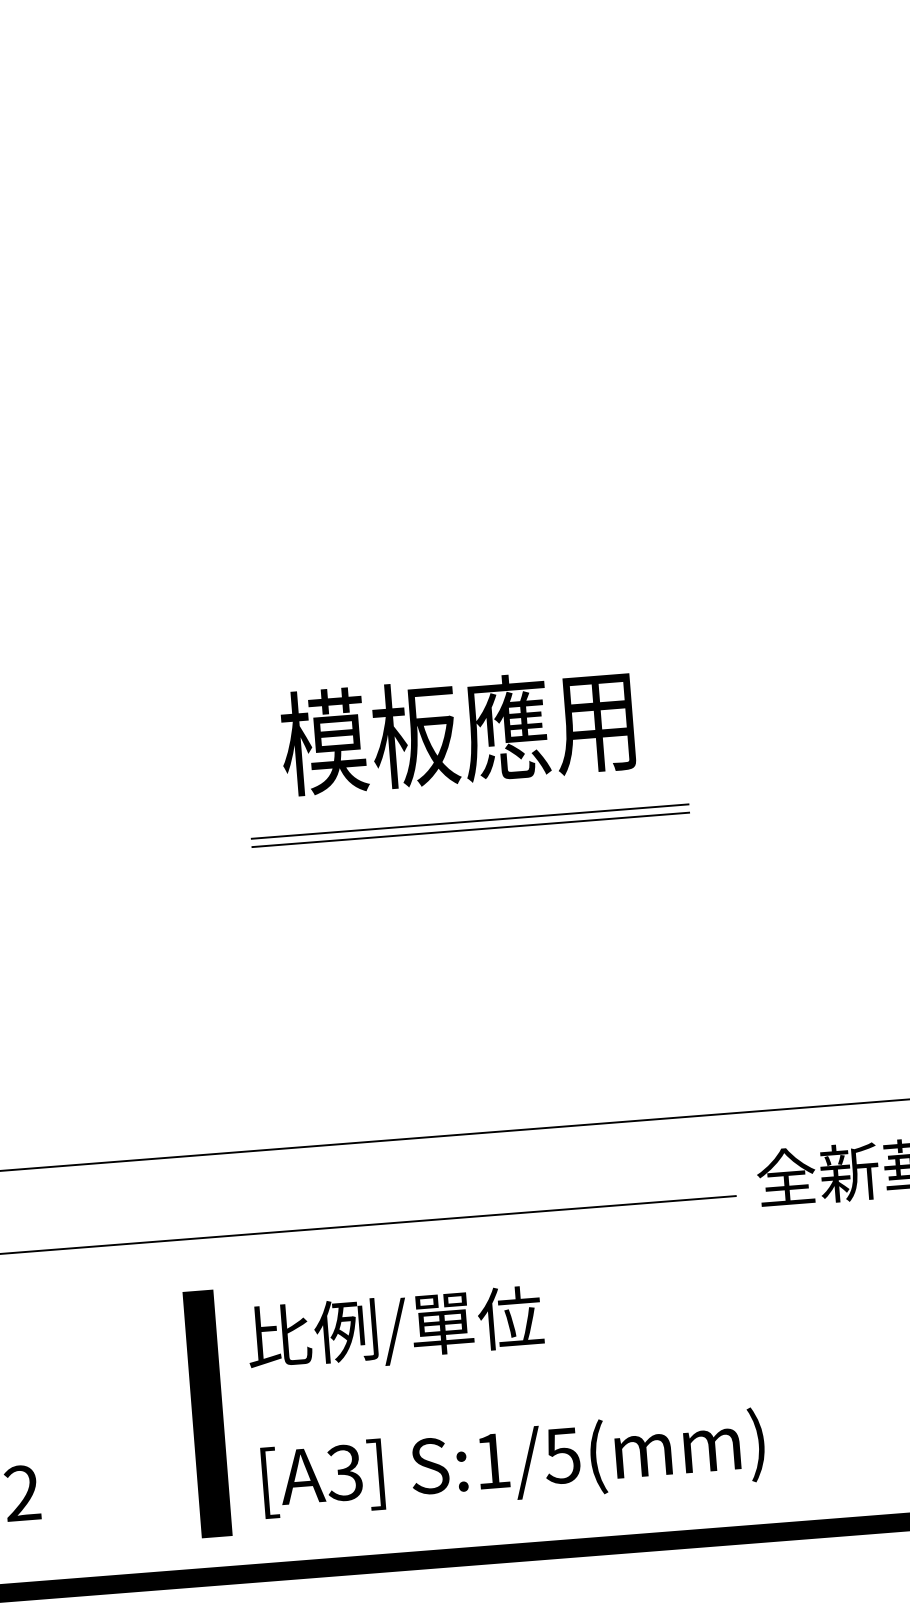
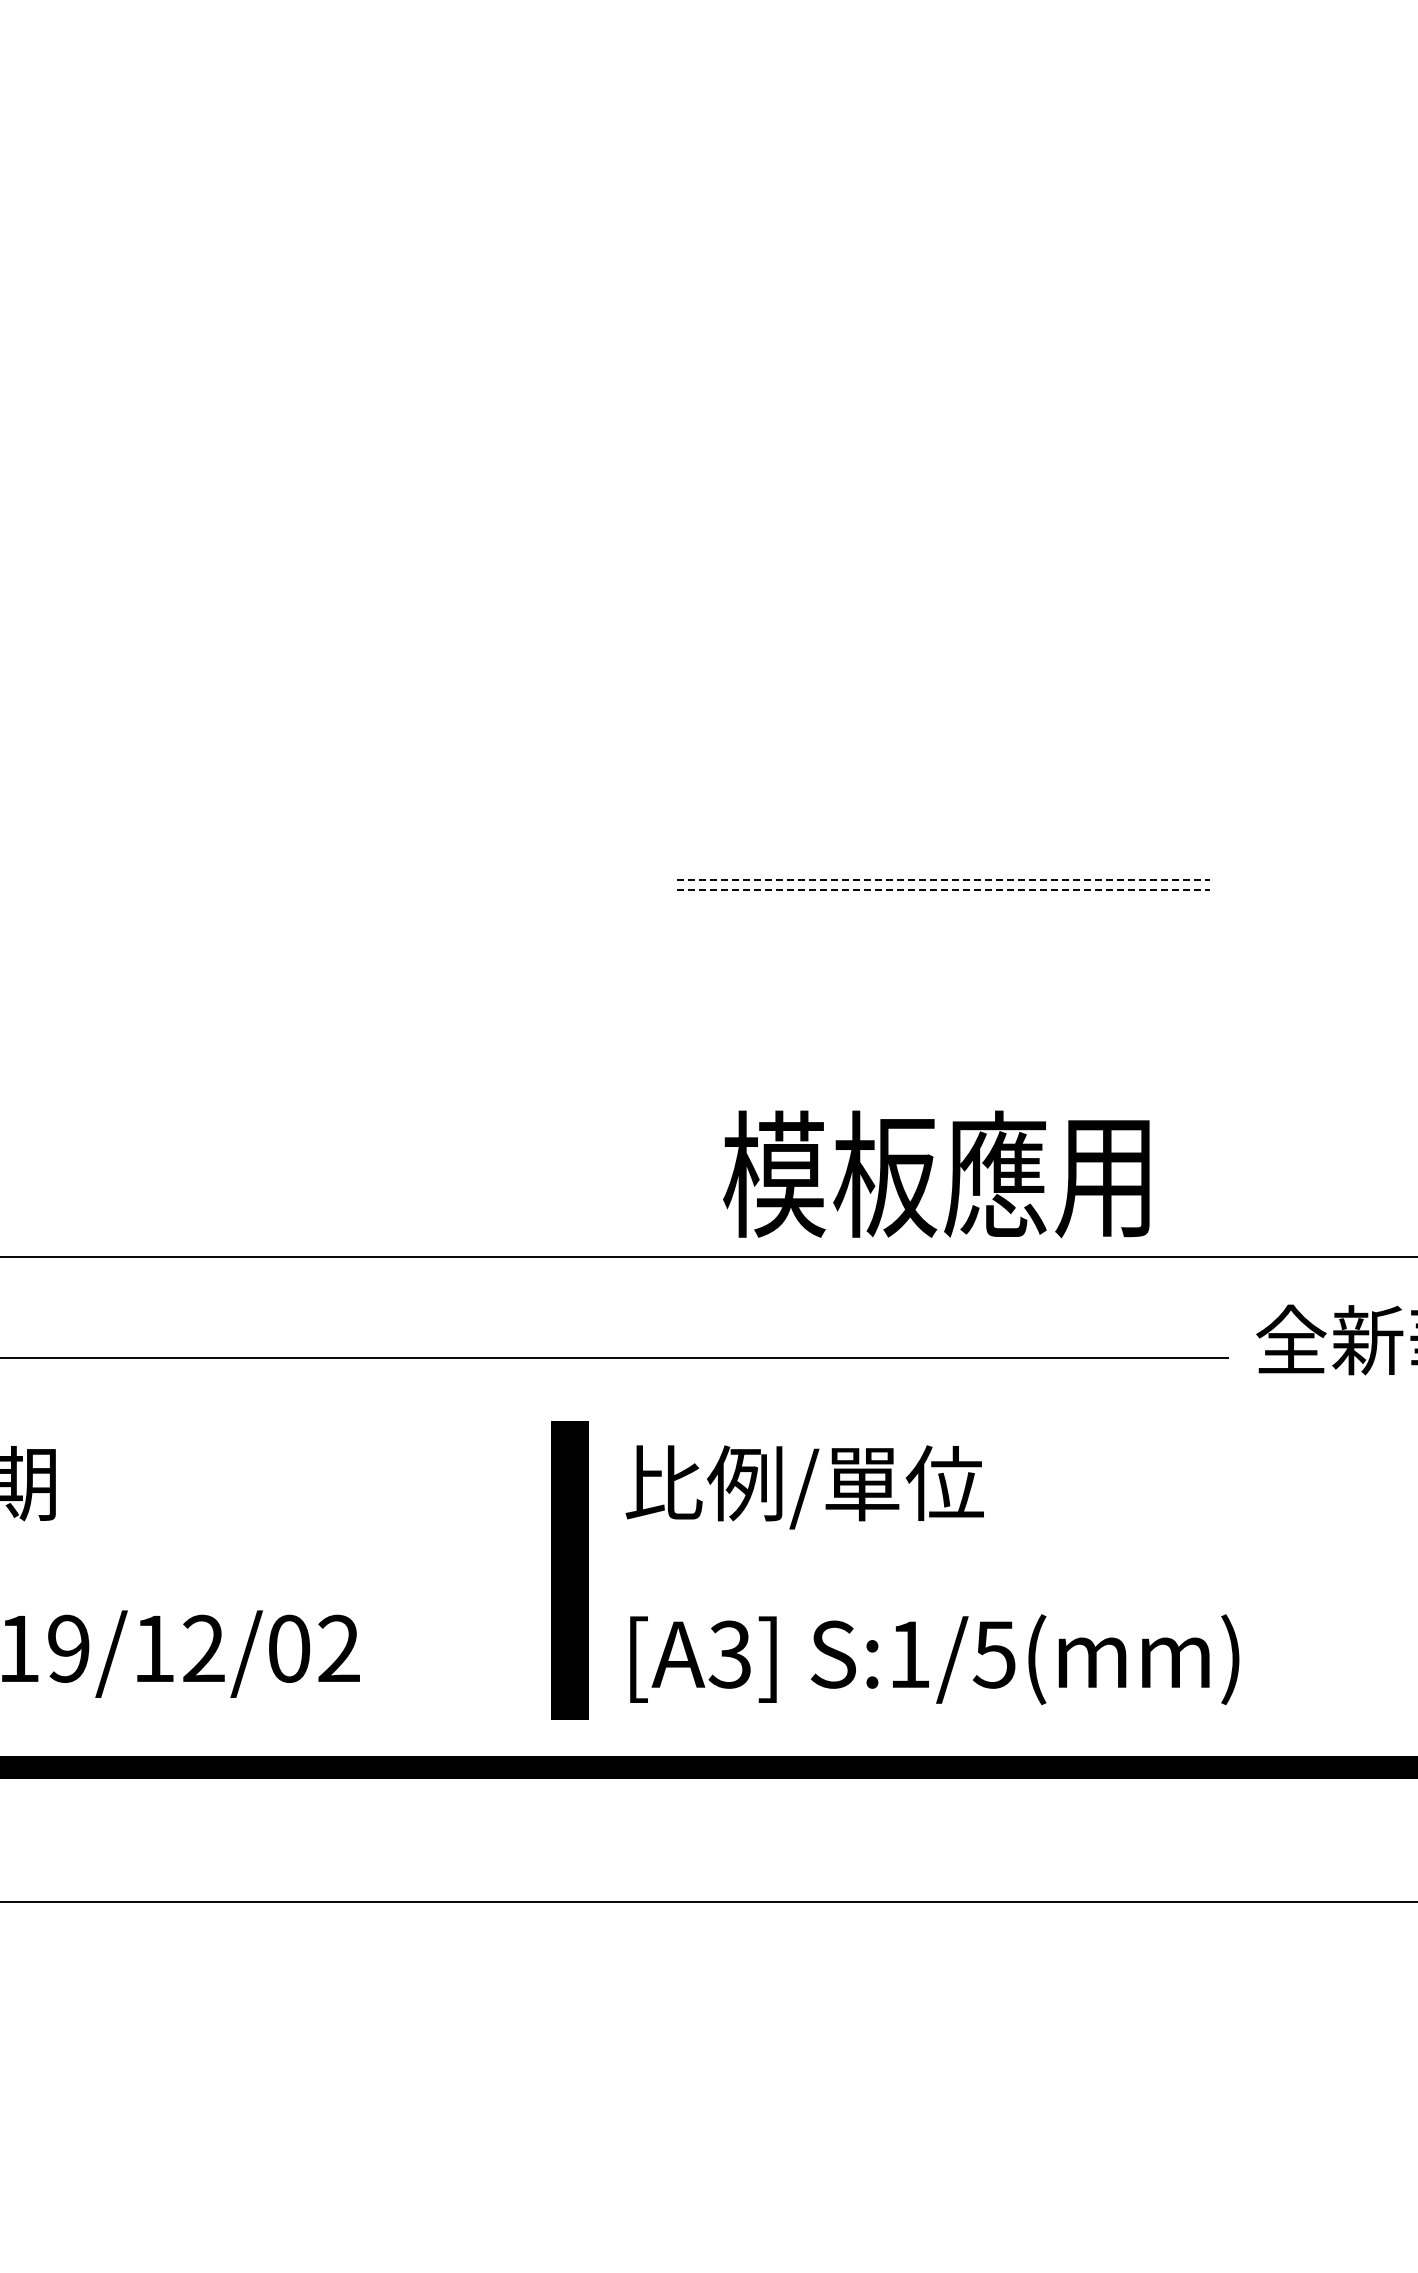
text: (457, 731) -> (936, 1174), moved
line: (470, 821) -> (943, 880), solid -> dashed
line: (470, 829) -> (943, 890), solid -> dashed

